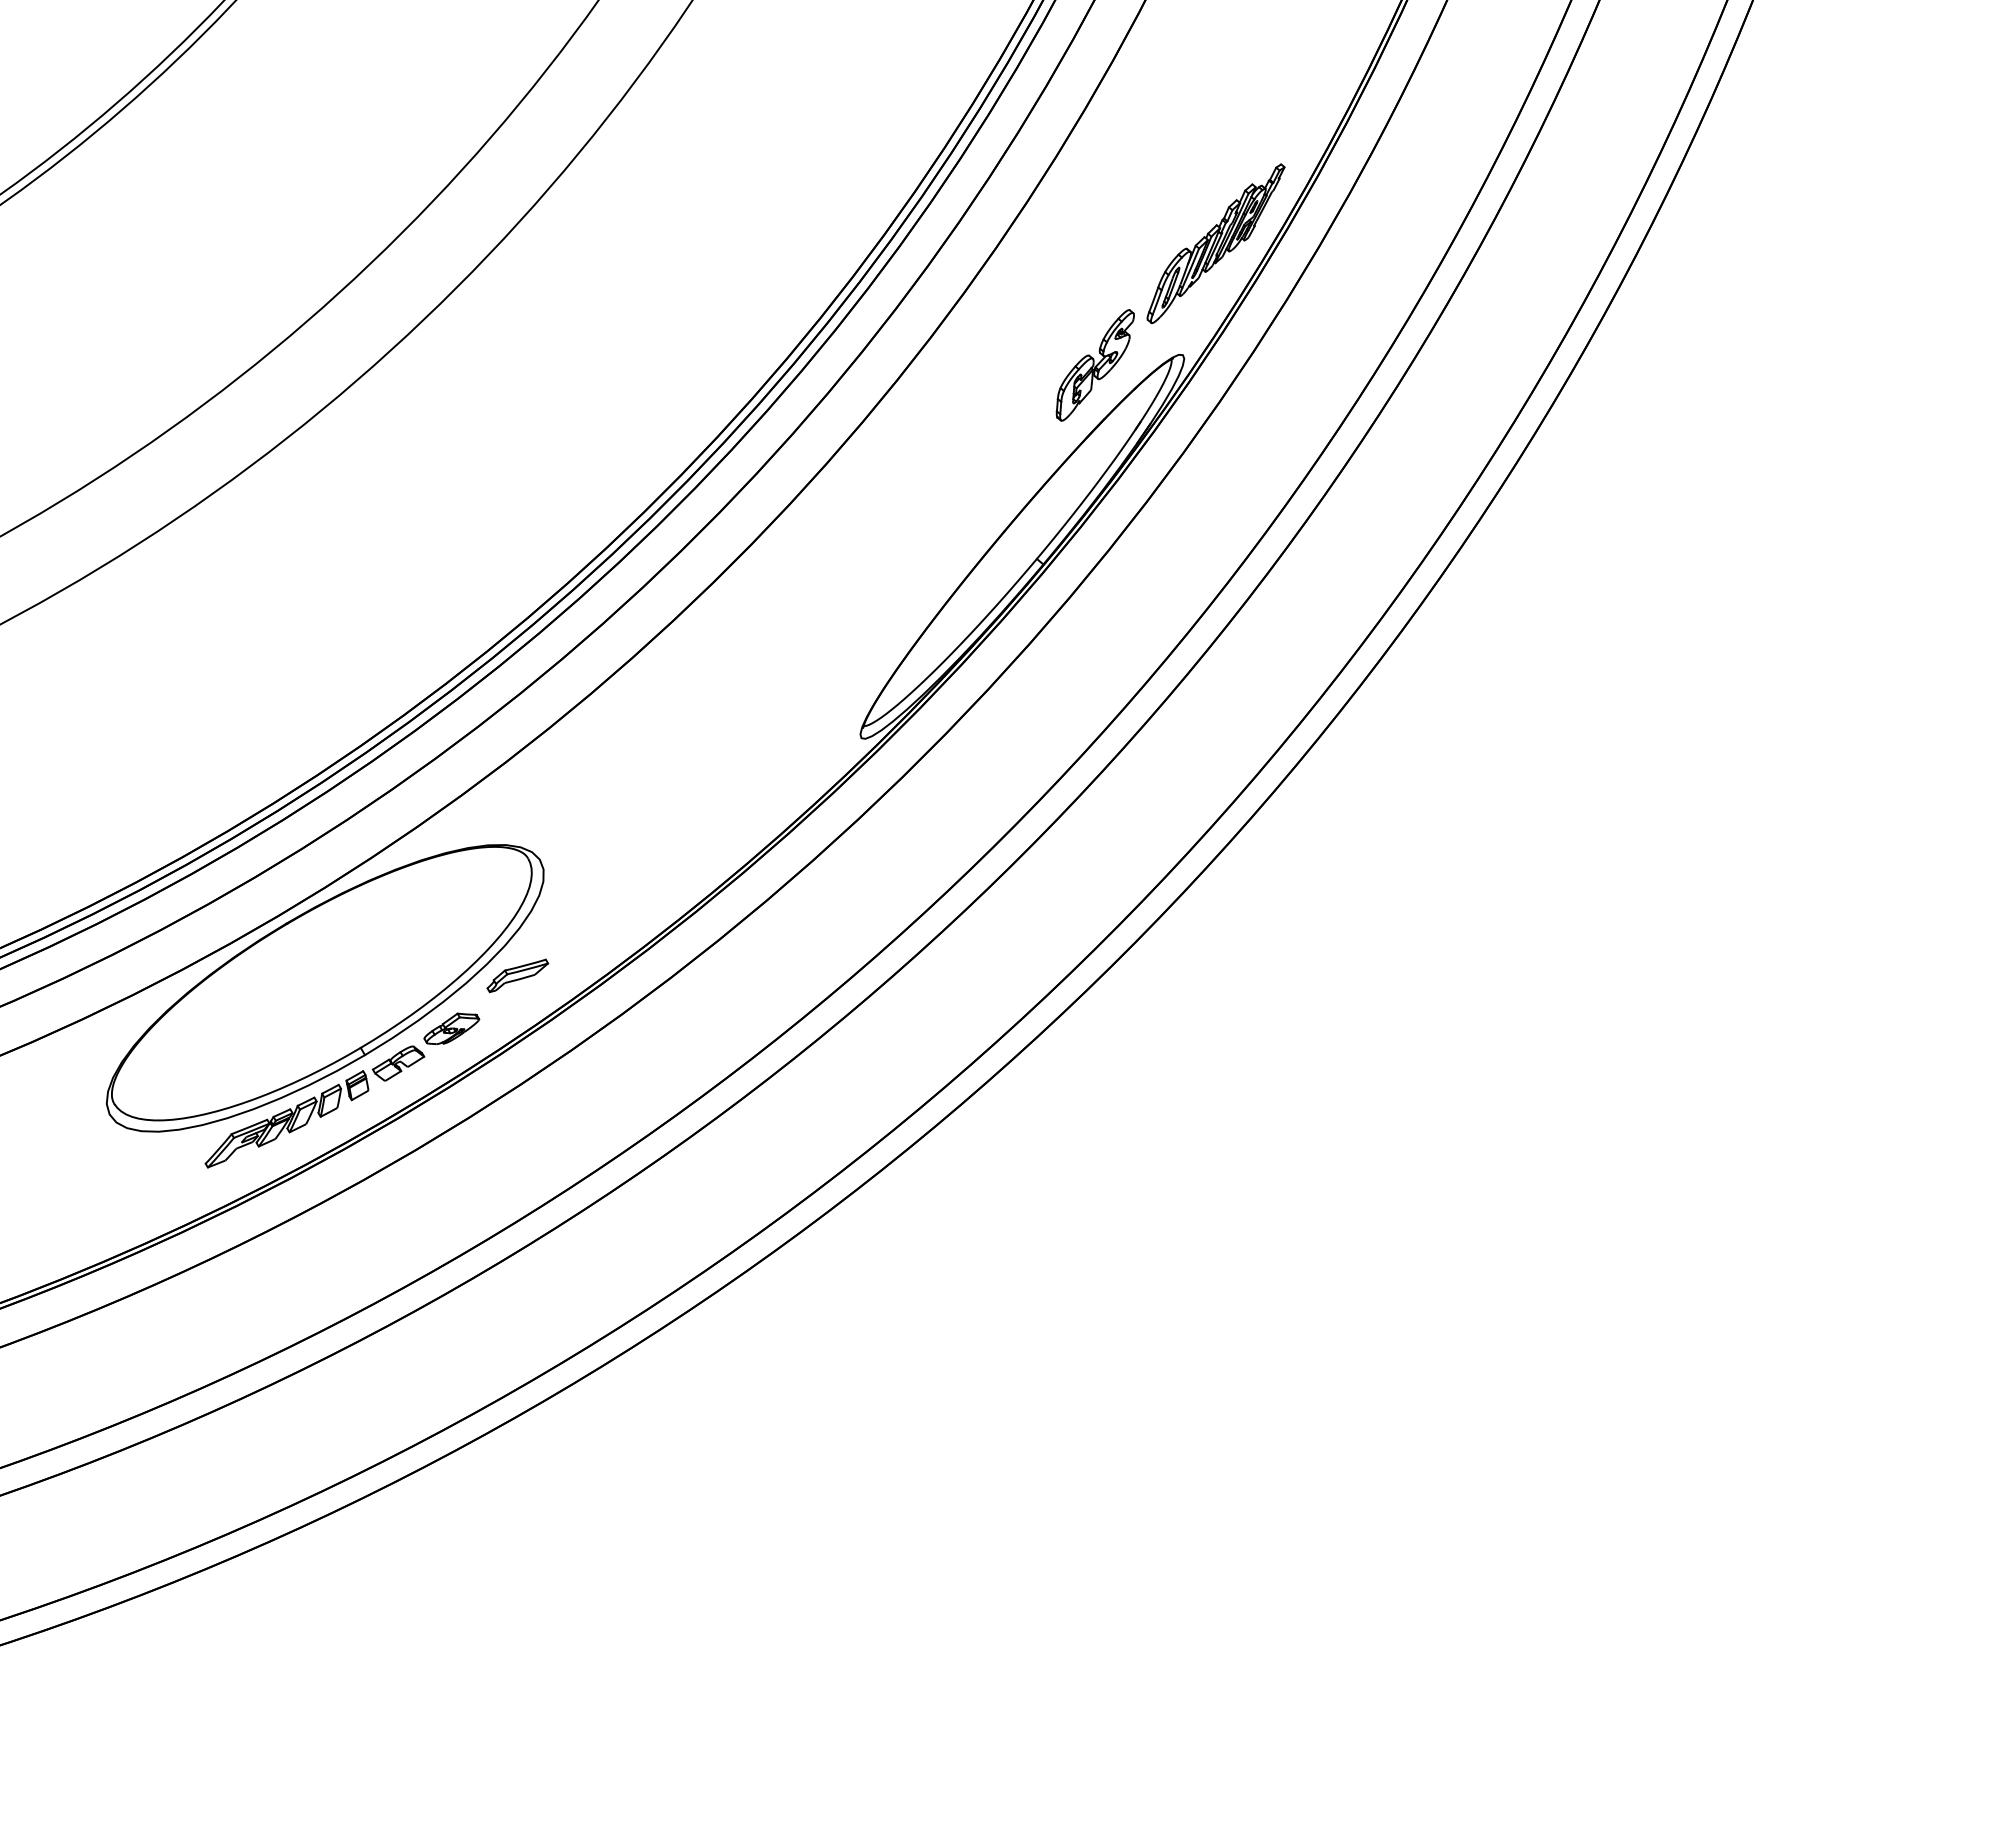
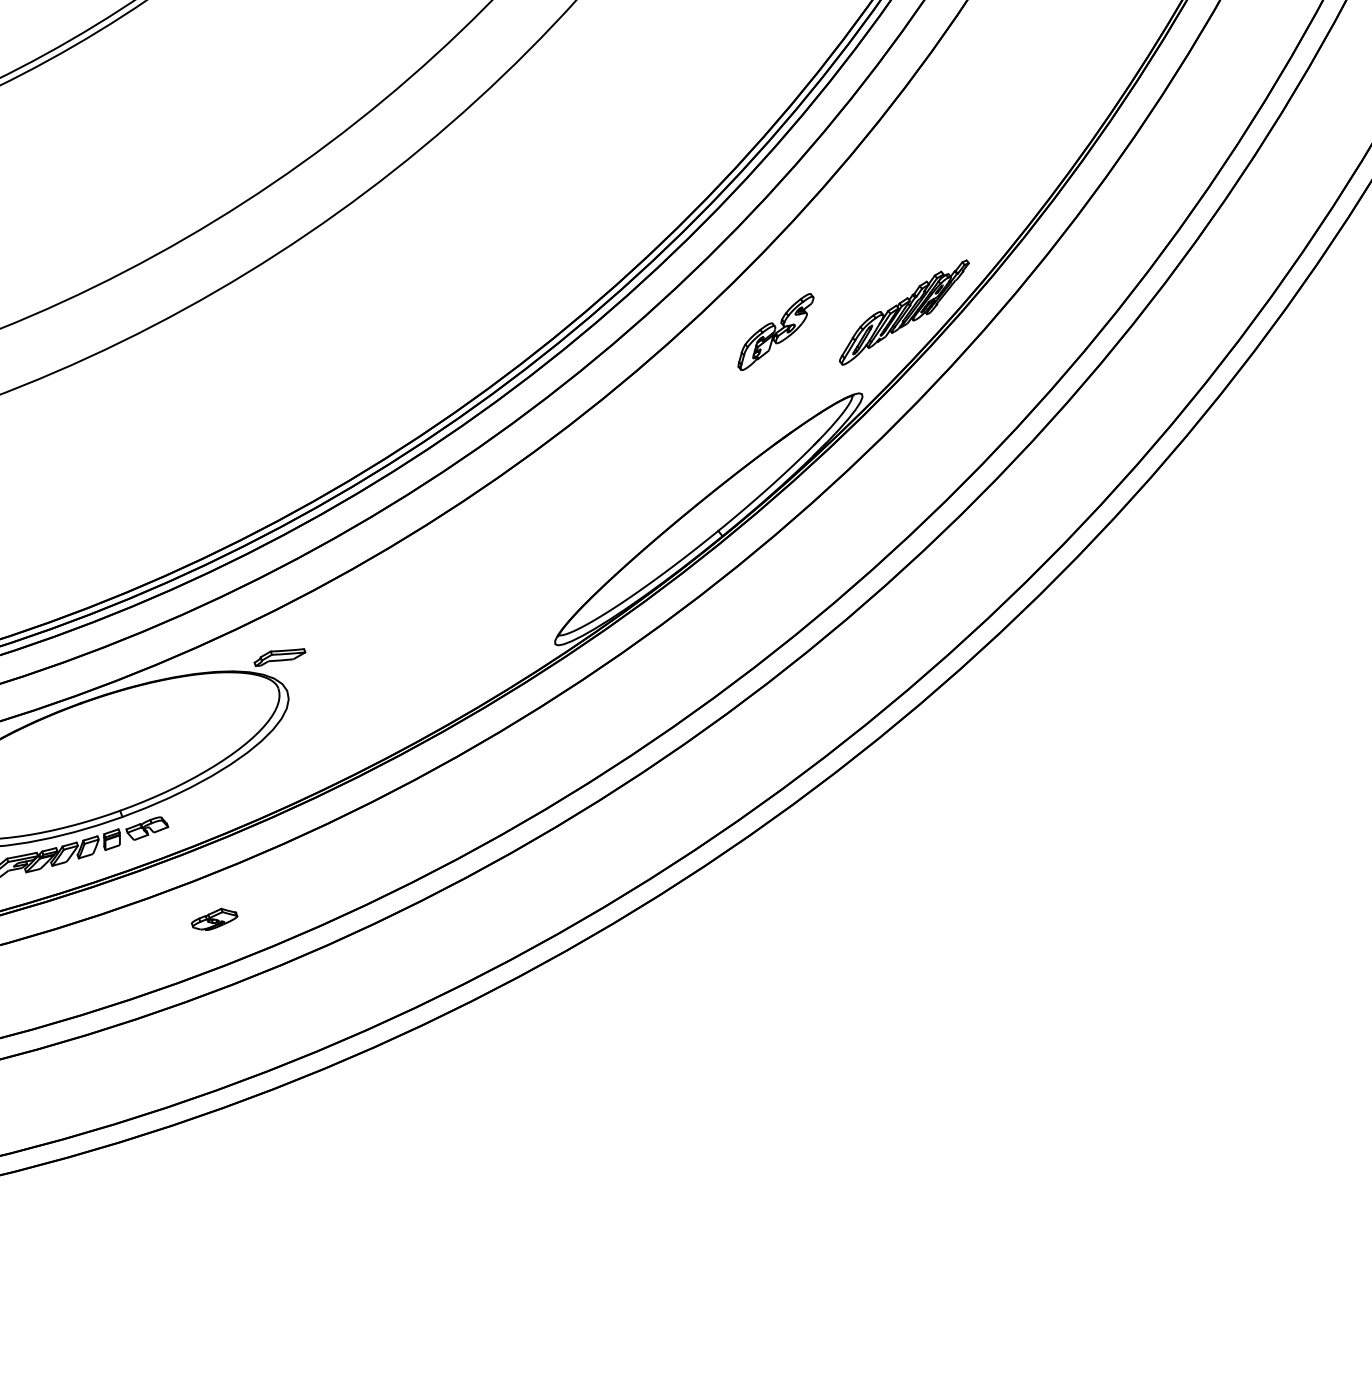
part: (1094, 365) -> (775, 331), moved
part: (517, 975) -> (279, 657), moved
part: (451, 1028) -> (214, 919), moved

